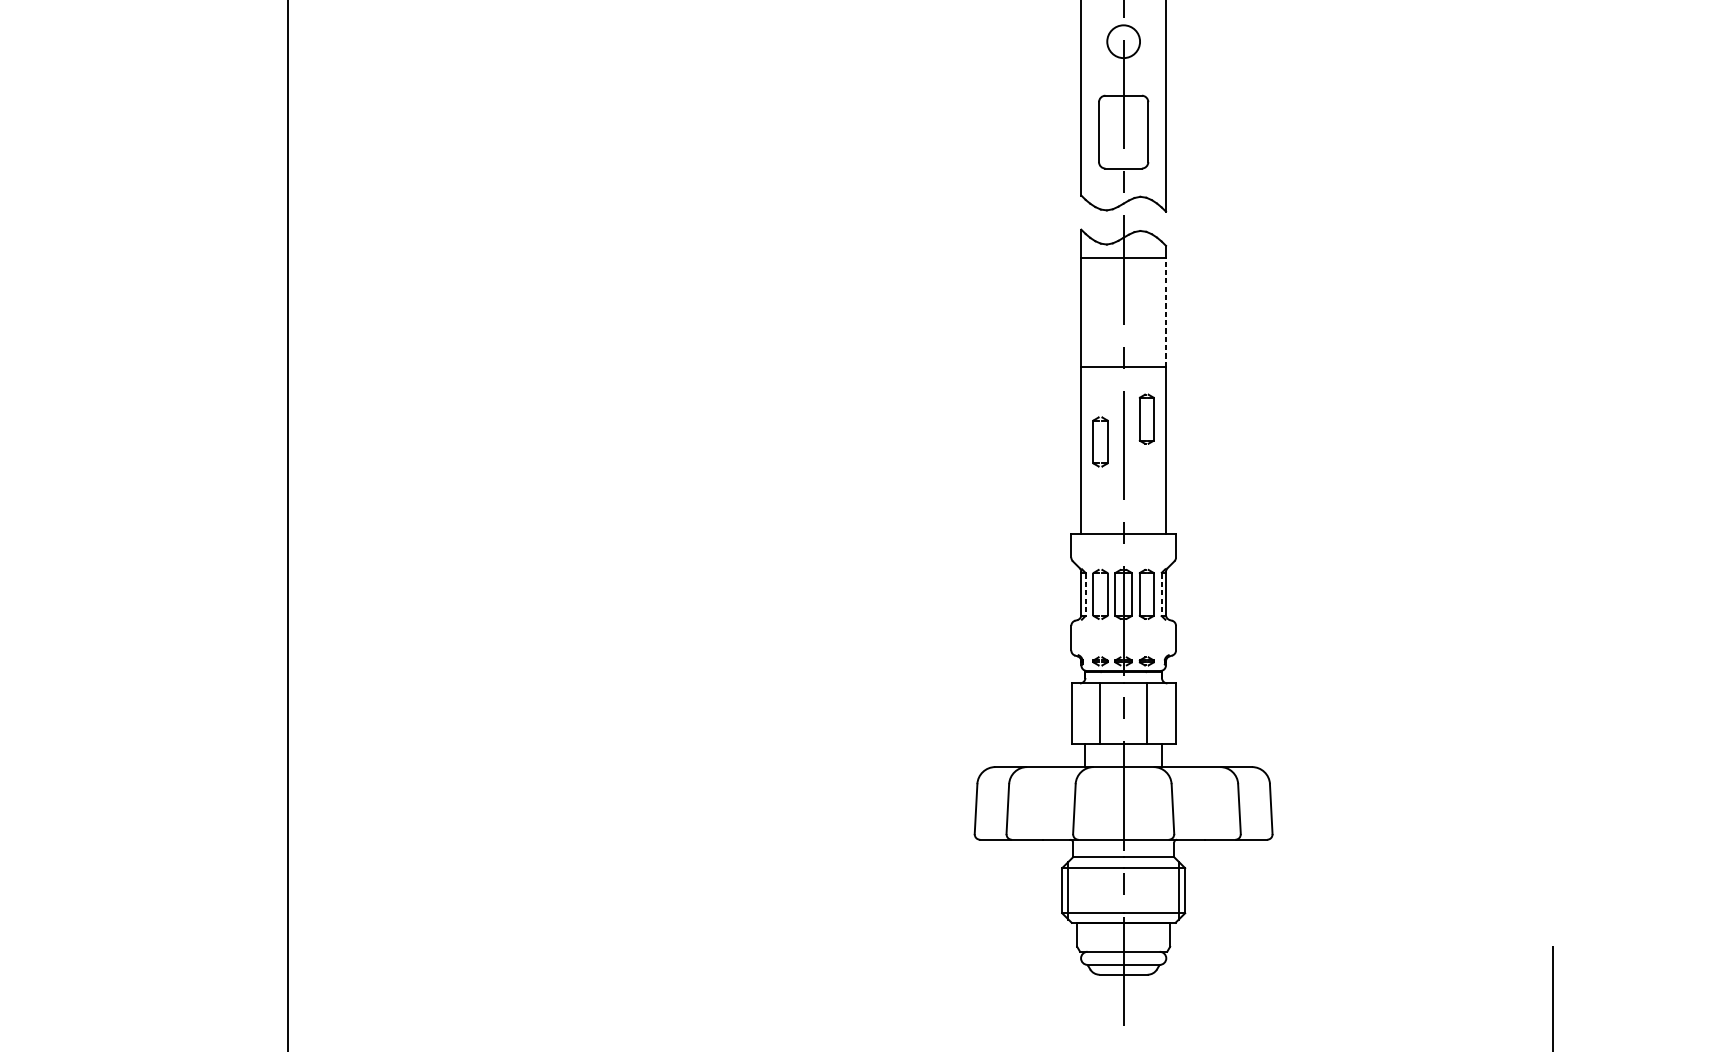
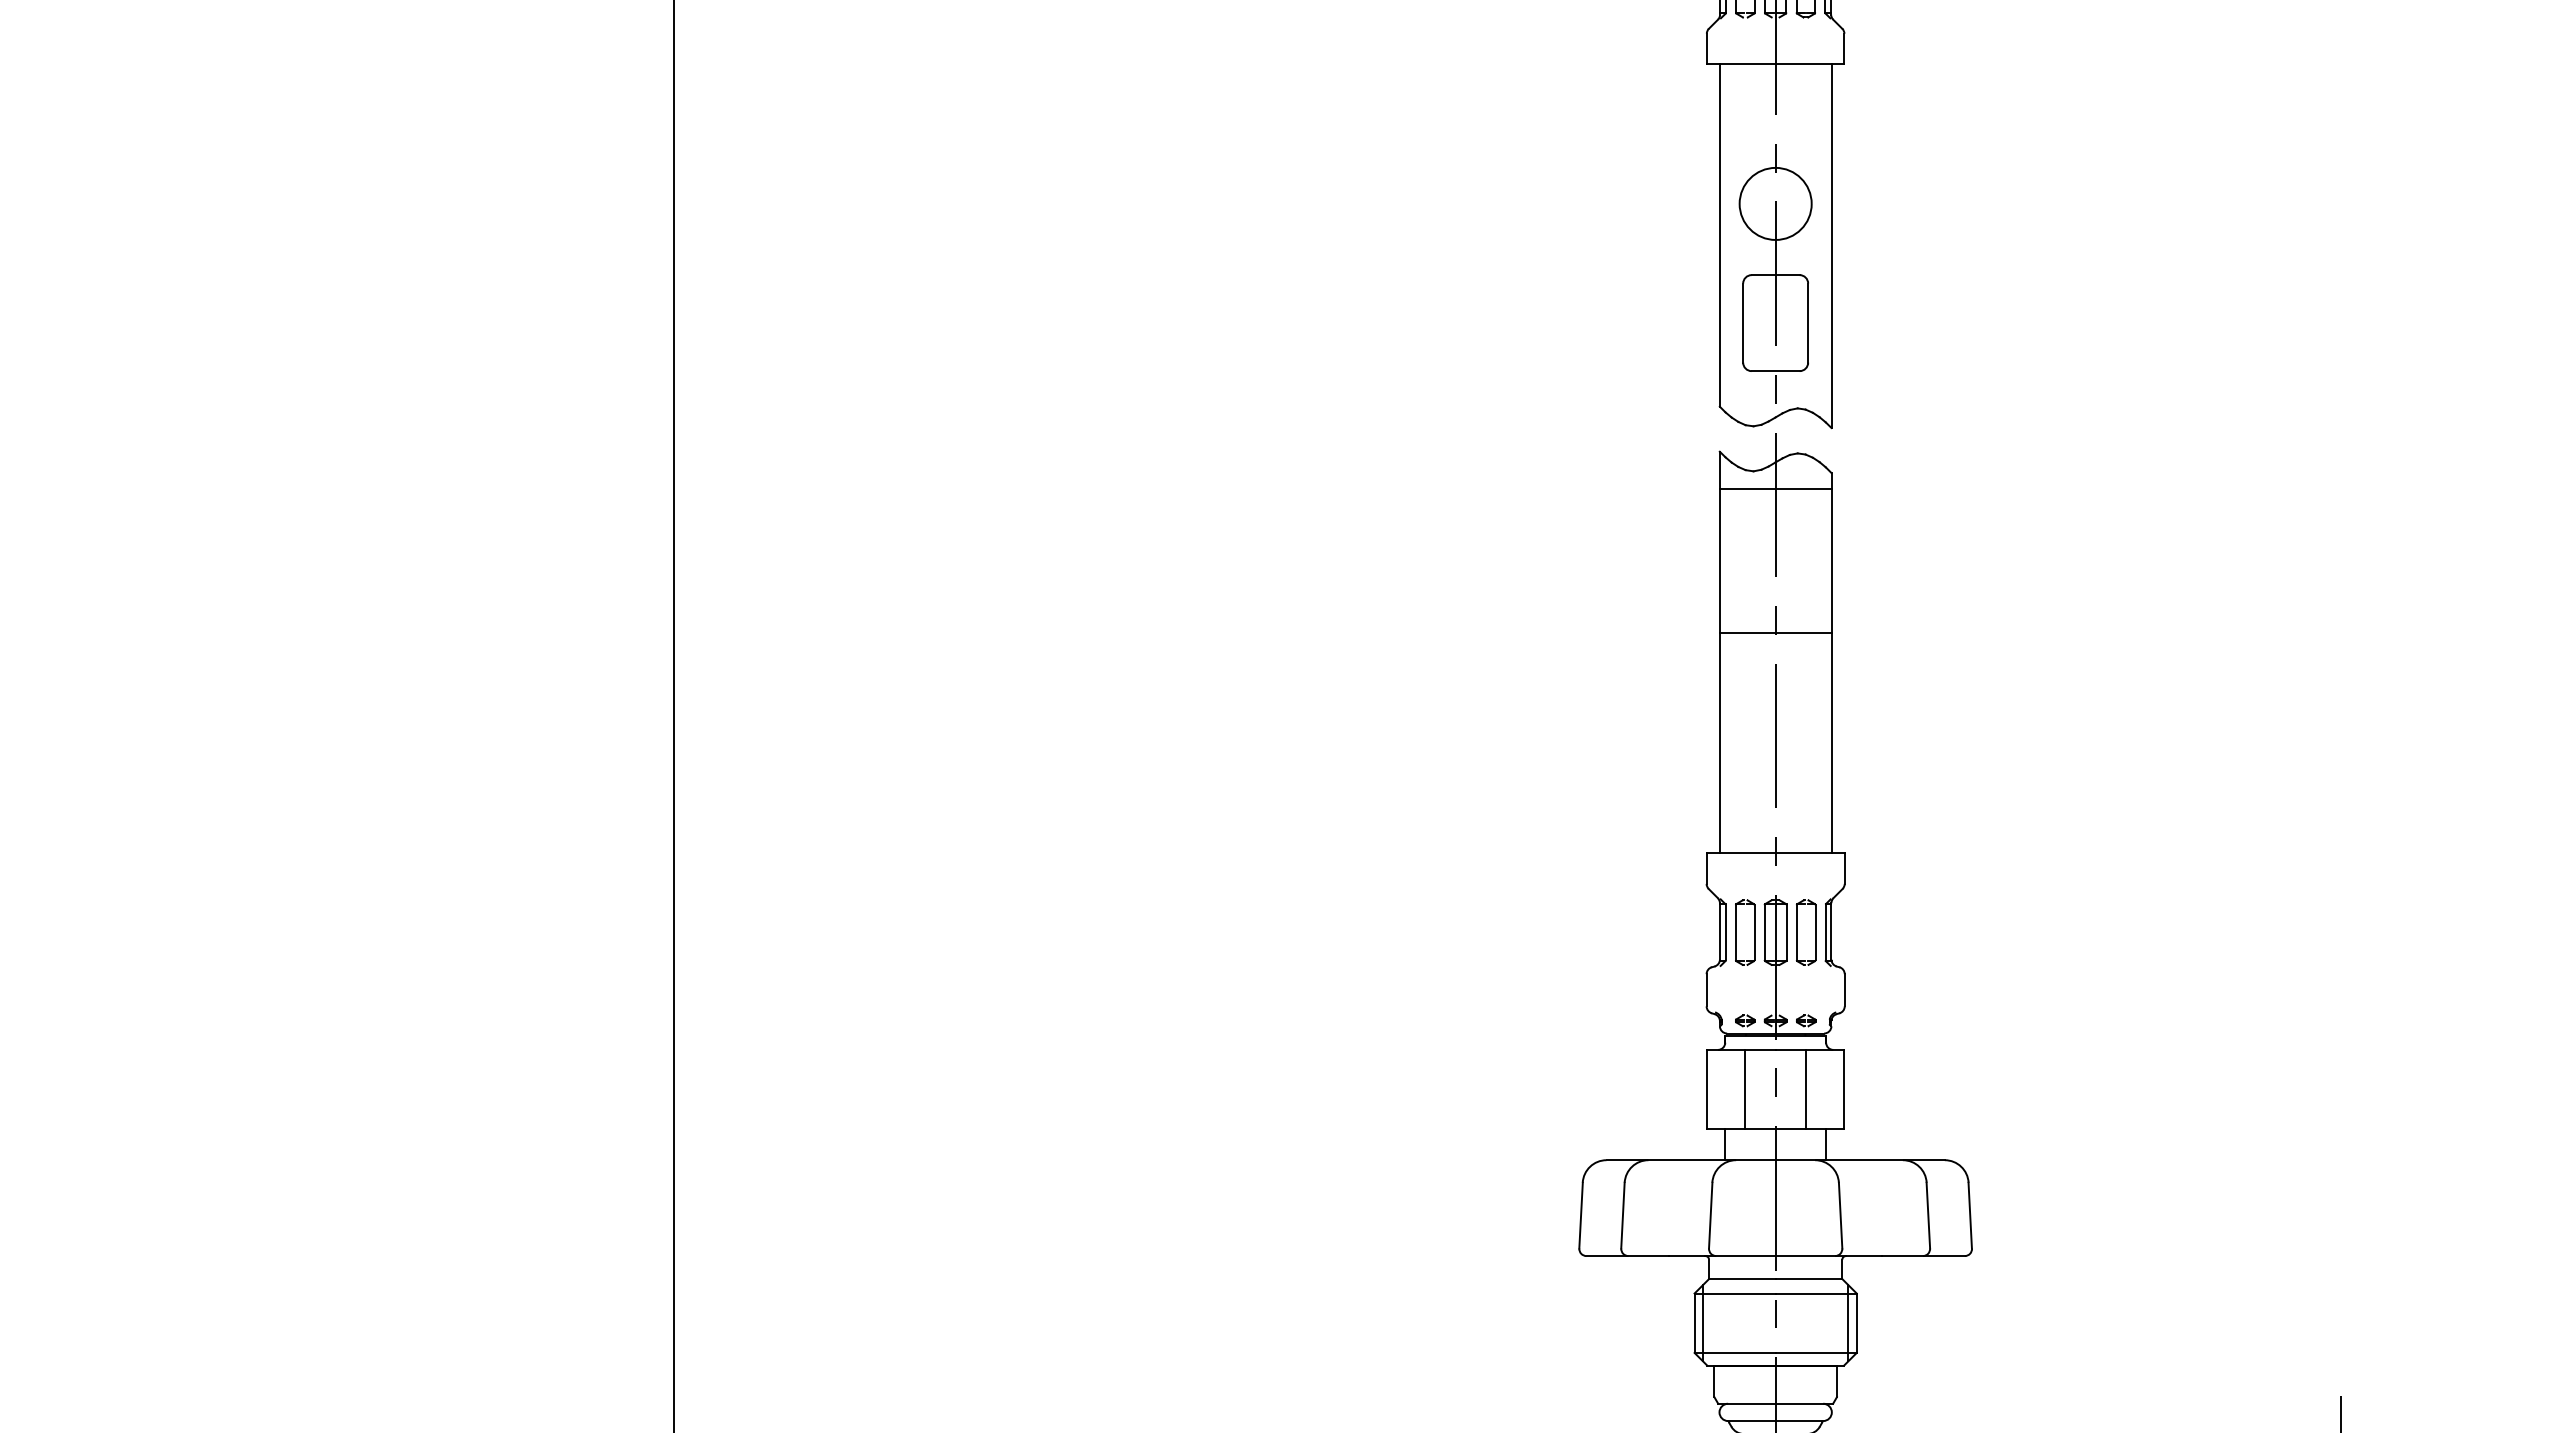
circle: (1123, 41) -> (1775, 203), size x1.67
line: (1166, 312) -> (1831, 560), dashed -> solid
part: (1140, 419) -> (1797, 701), removed
part: (1093, 441) -> (1736, 731), removed
line: (1085, 594) -> (1725, 932), dashed -> solid
line: (1161, 594) -> (1825, 932), dashed -> solid

